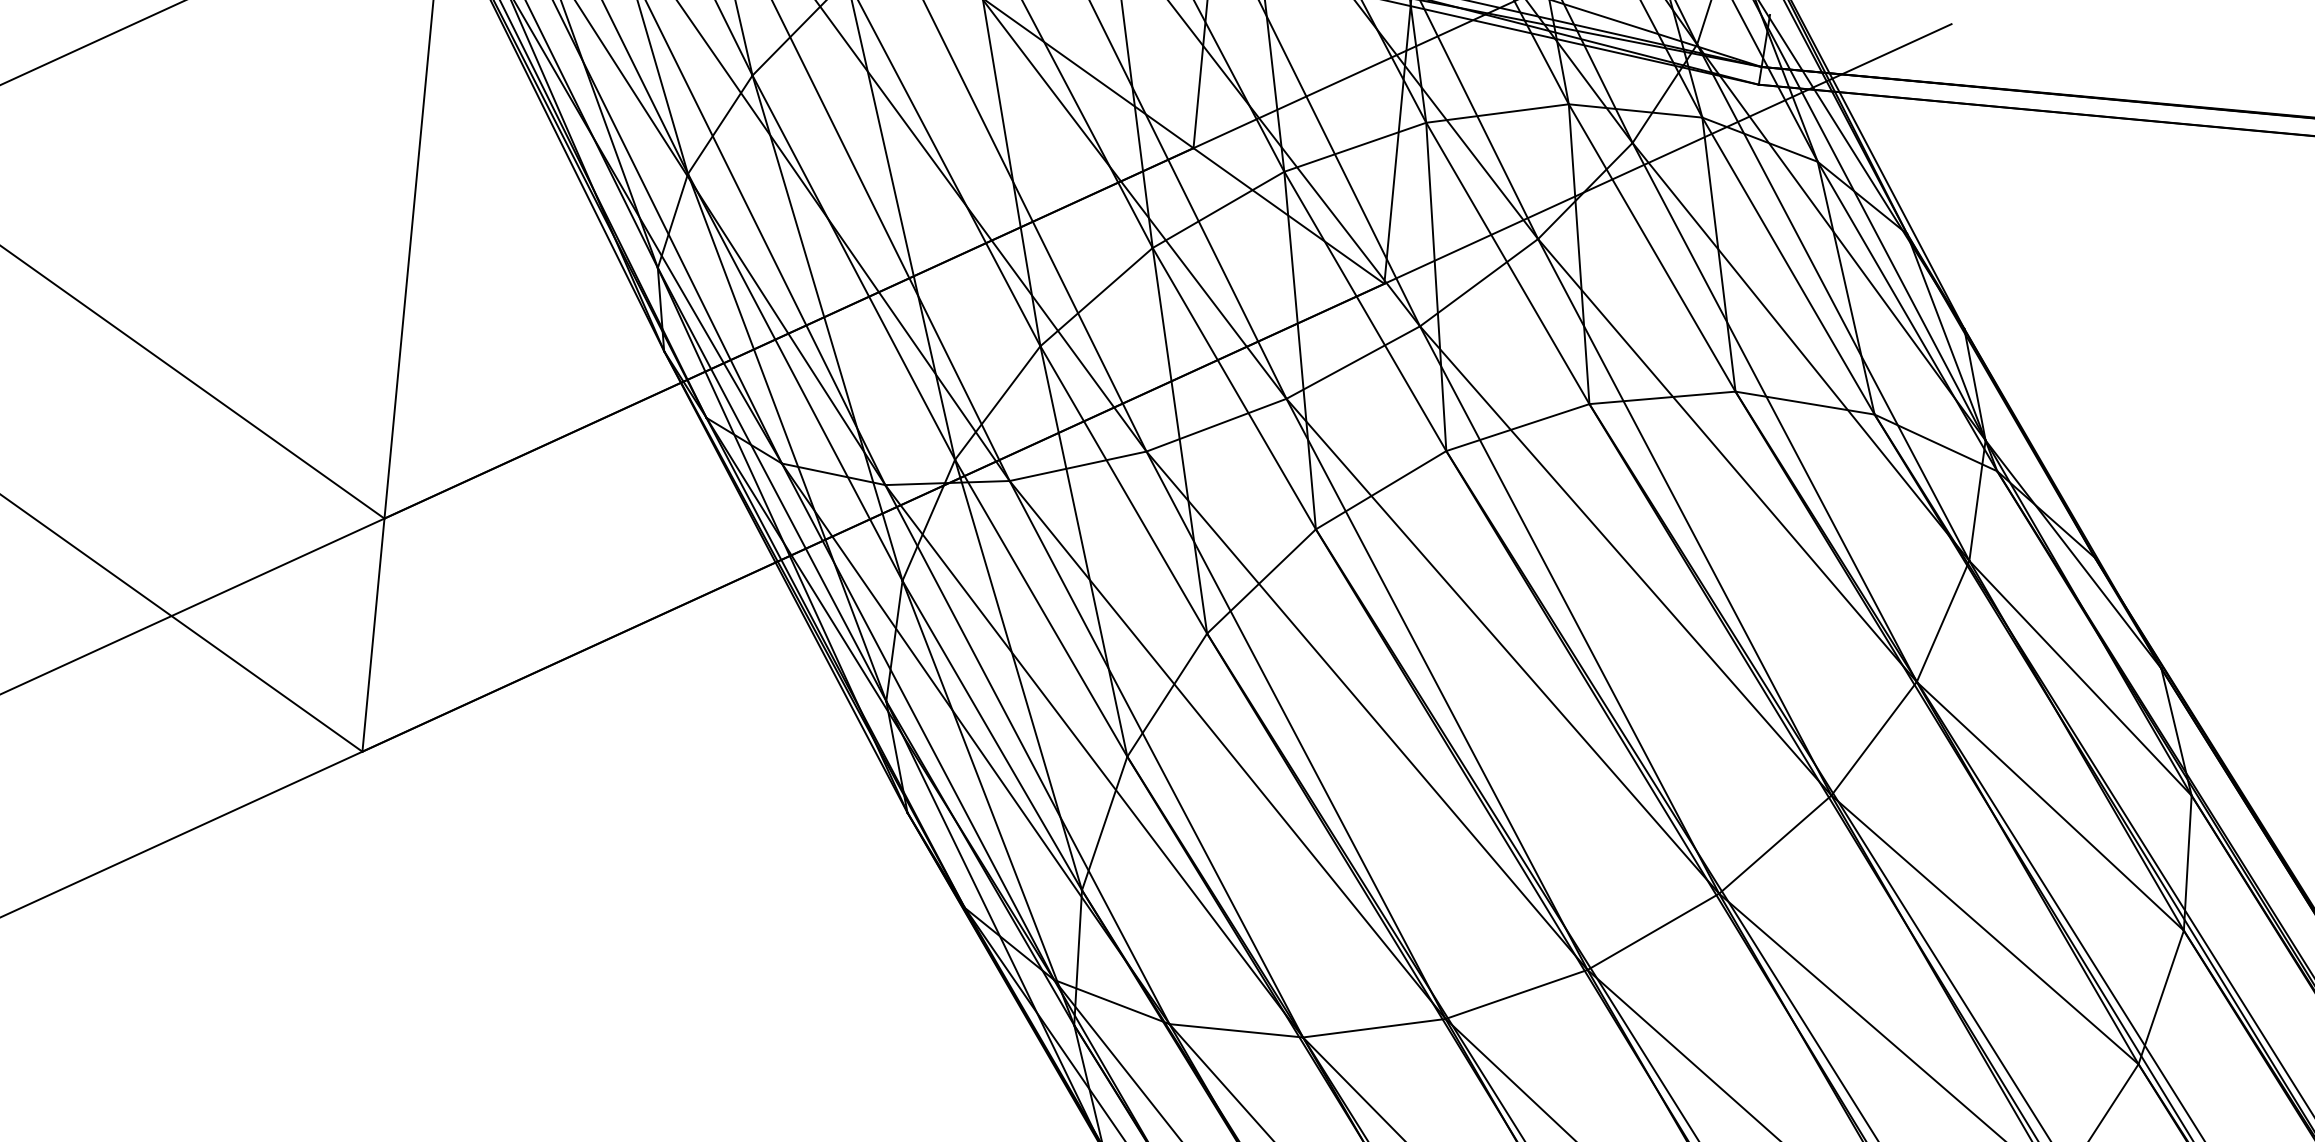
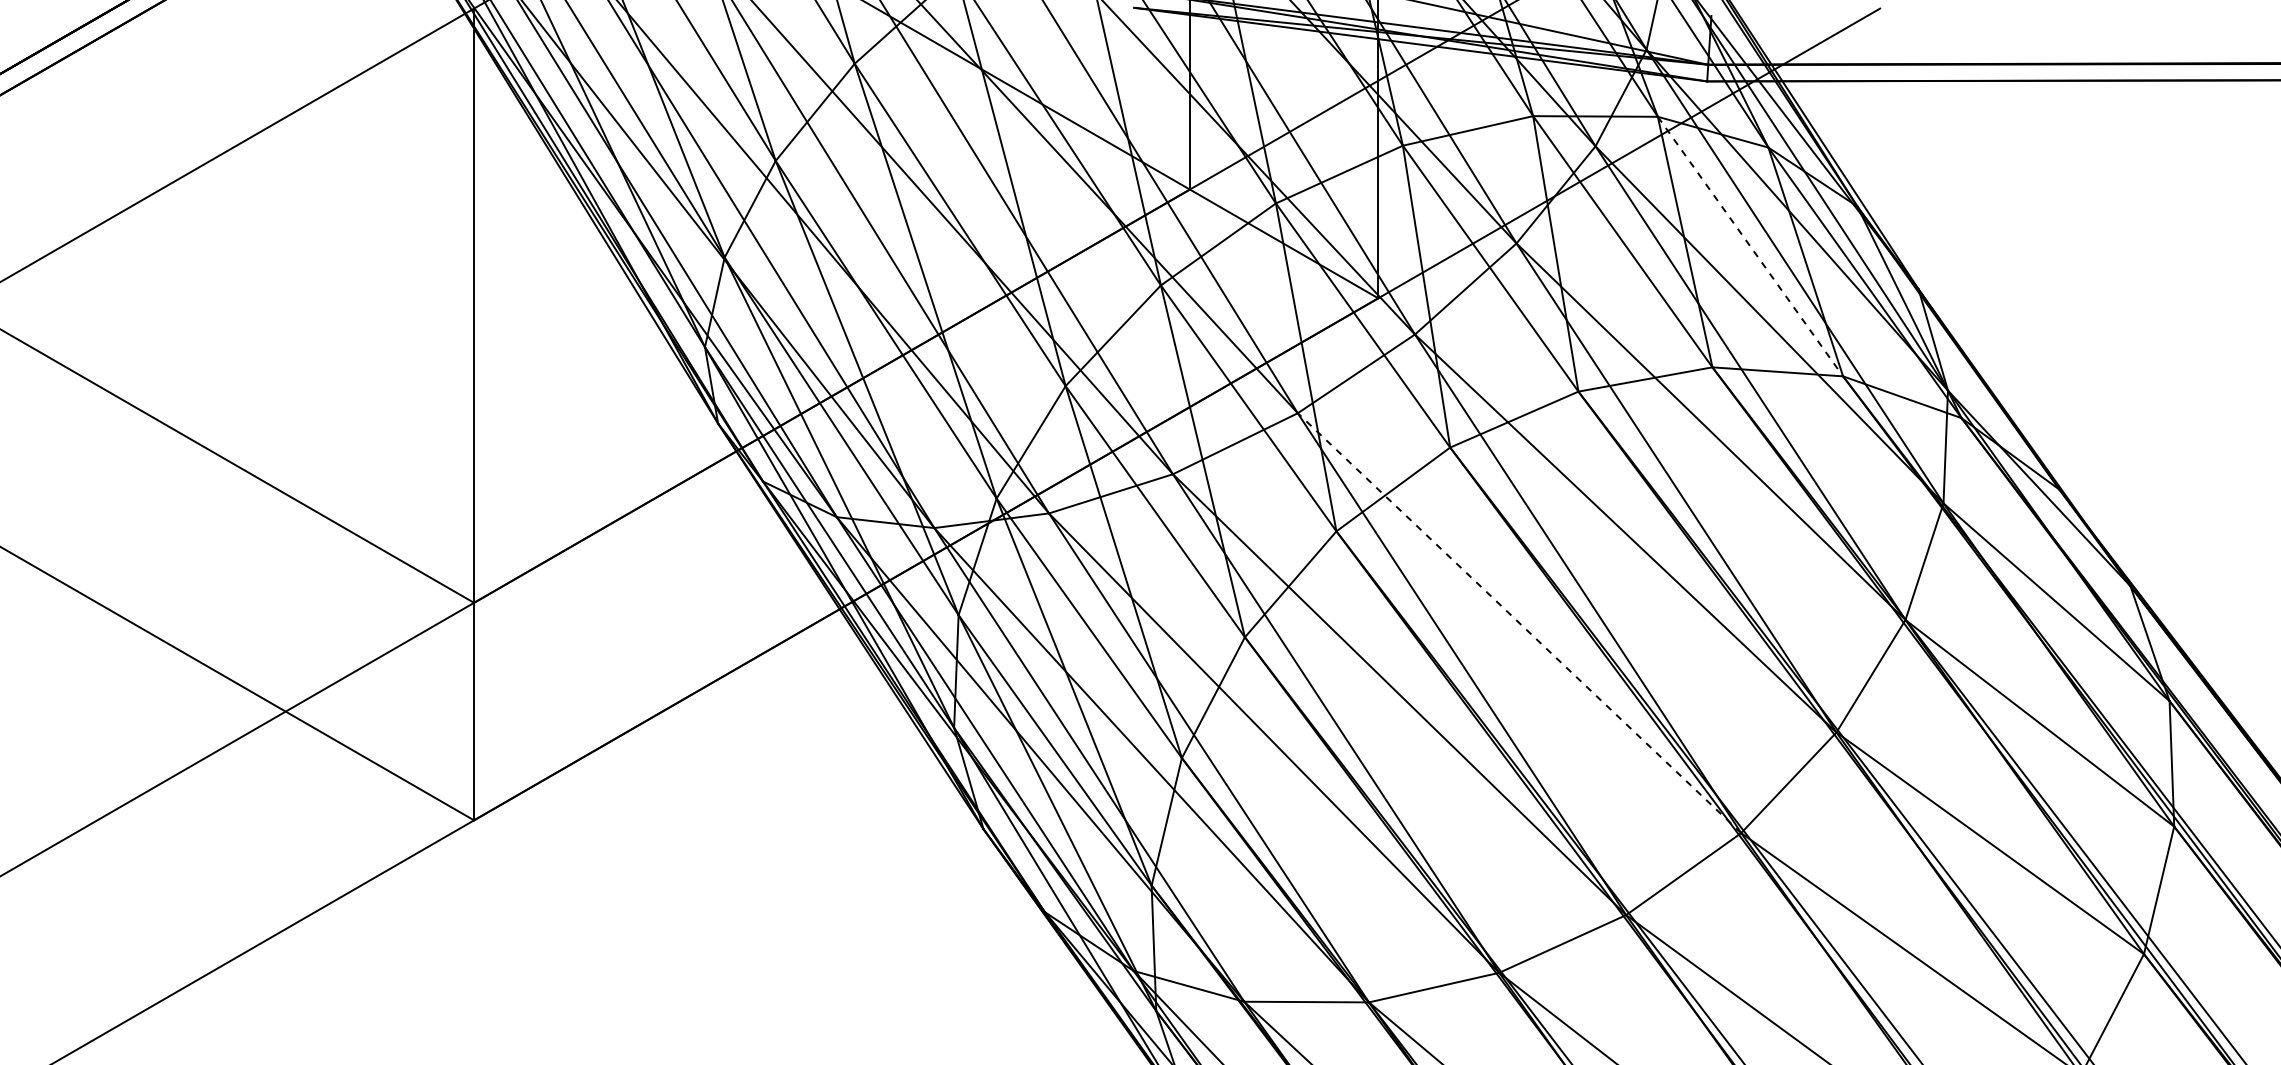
line: (1788, 266) -> (1750, 246), solid -> dashed
line: (1502, 645) -> (1519, 622), solid -> dashed

